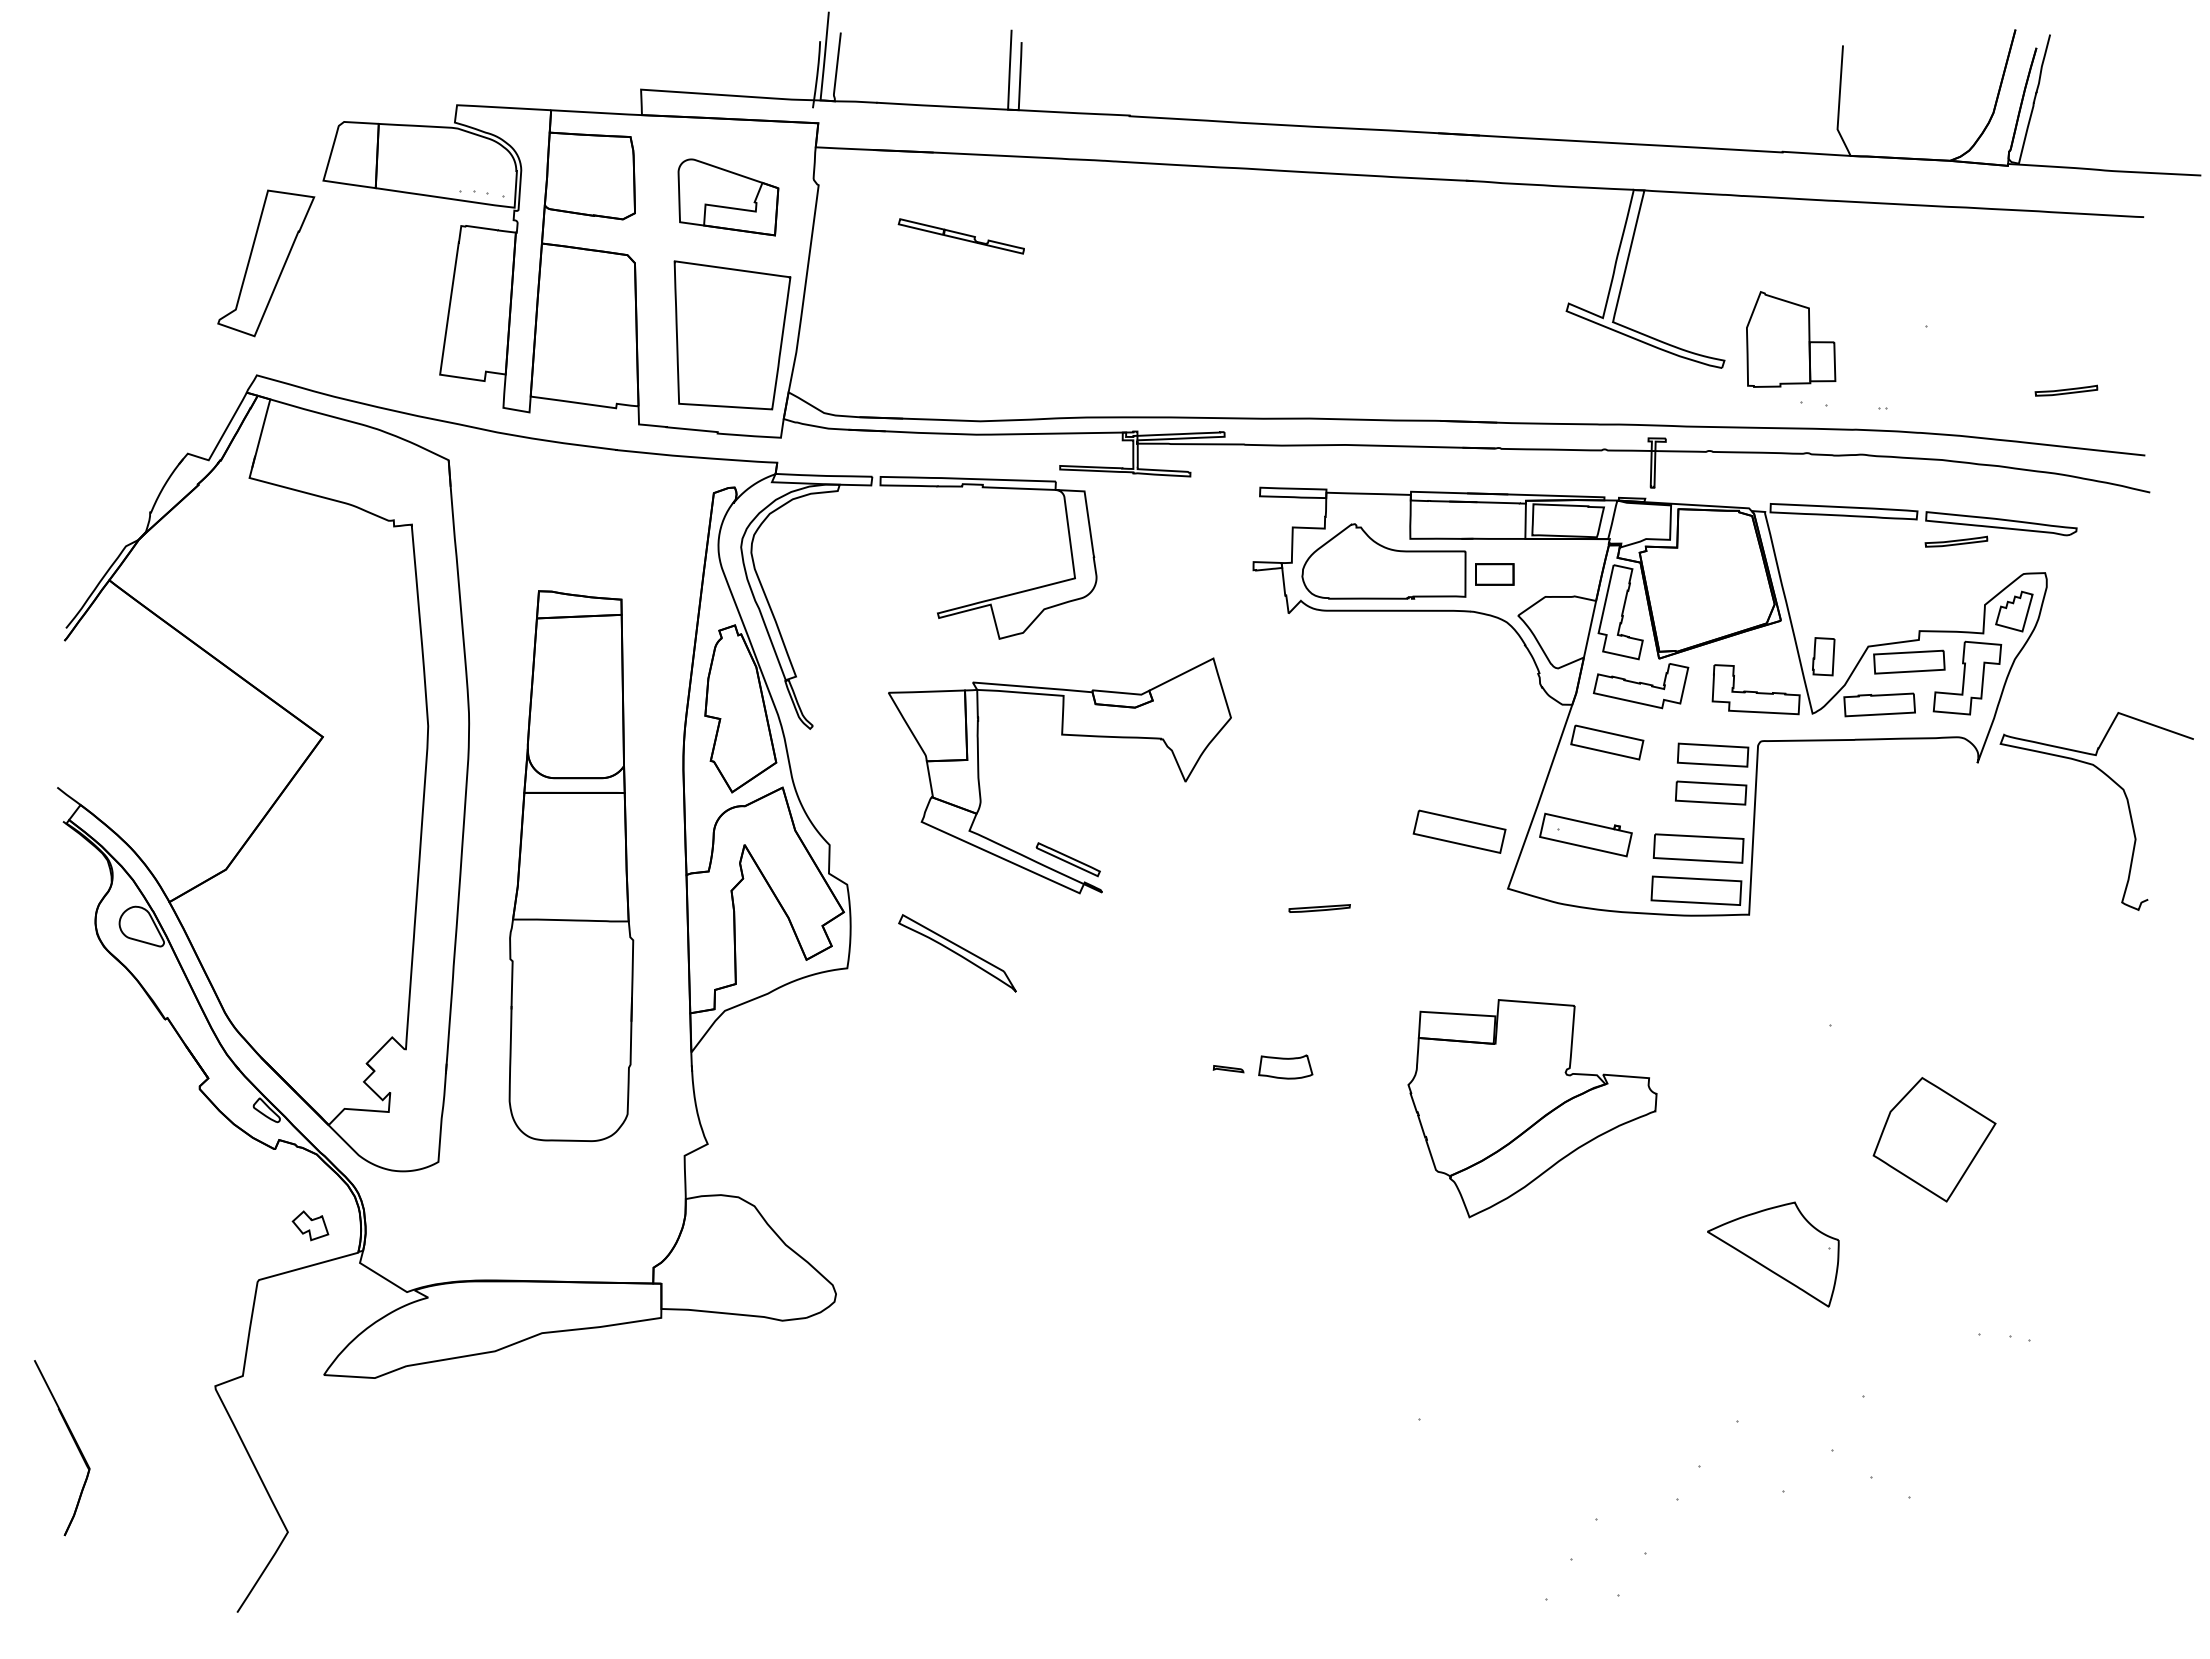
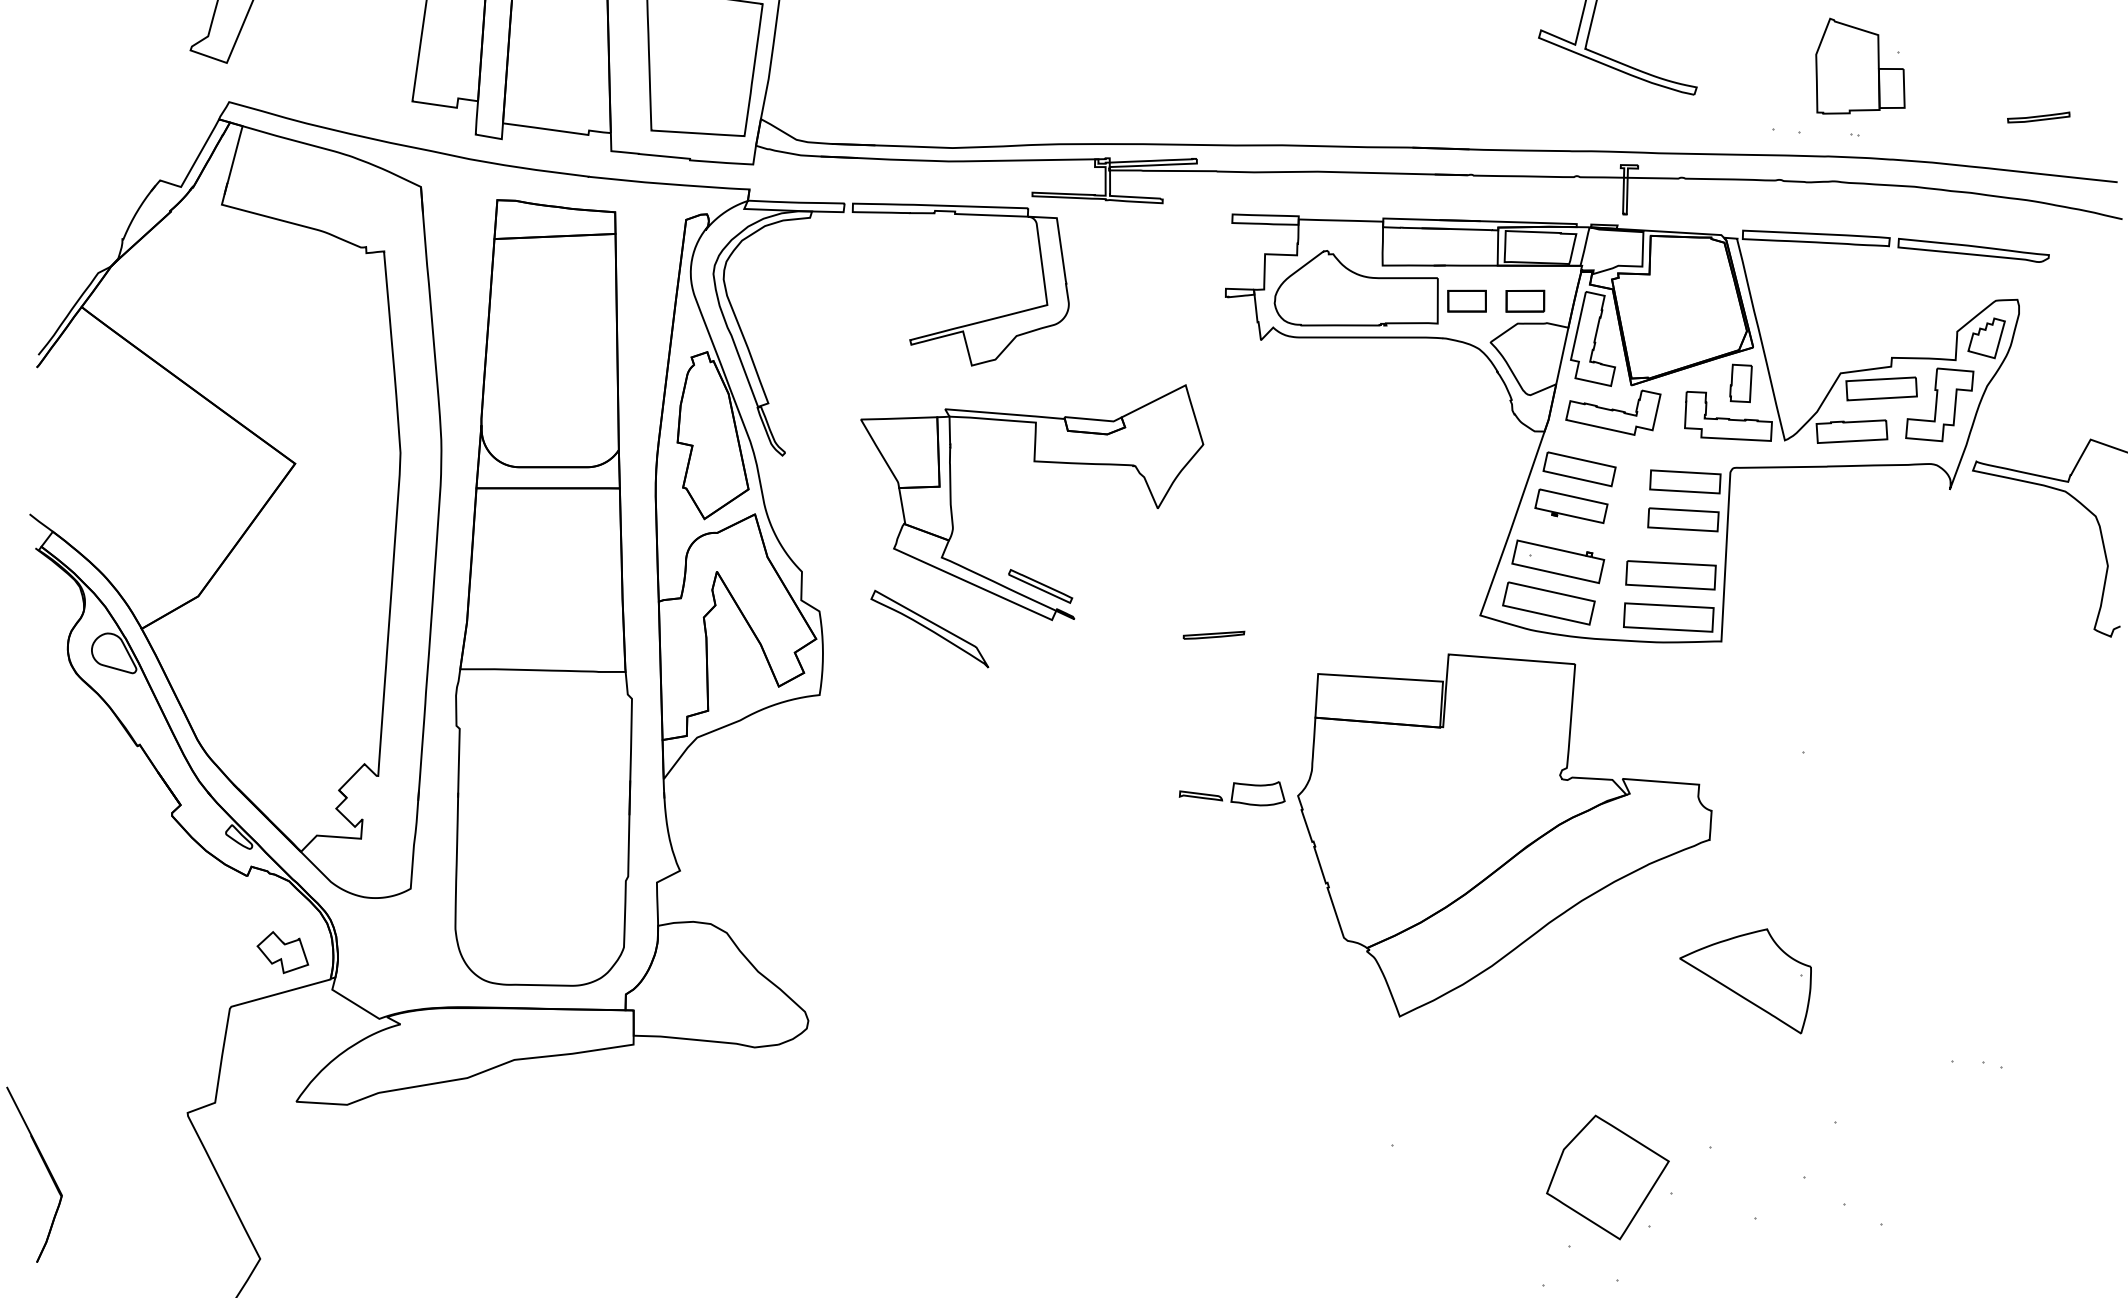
part: (1791, 339) -> (1860, 66), moved
part: (1956, 541) -> (1928, 268), removed
part: (1552, 574) -> (1524, 301), added
part: (1823, 656) -> (1740, 383), moved
part: (1599, 779) -> (1571, 506), added
part: (1459, 831) -> (1548, 603), moved
part: (571, 865) -> (543, 592), size x1.43
part: (1319, 908) -> (1213, 635), moved
part: (957, 953) -> (929, 629), moved
part: (1228, 1068) -> (1200, 795), size x1.43
part: (1532, 1108) -> (1504, 835), size x1.67
part: (1934, 1139) -> (1607, 1177), moved
part: (310, 1225) -> (282, 952), size x1.43

